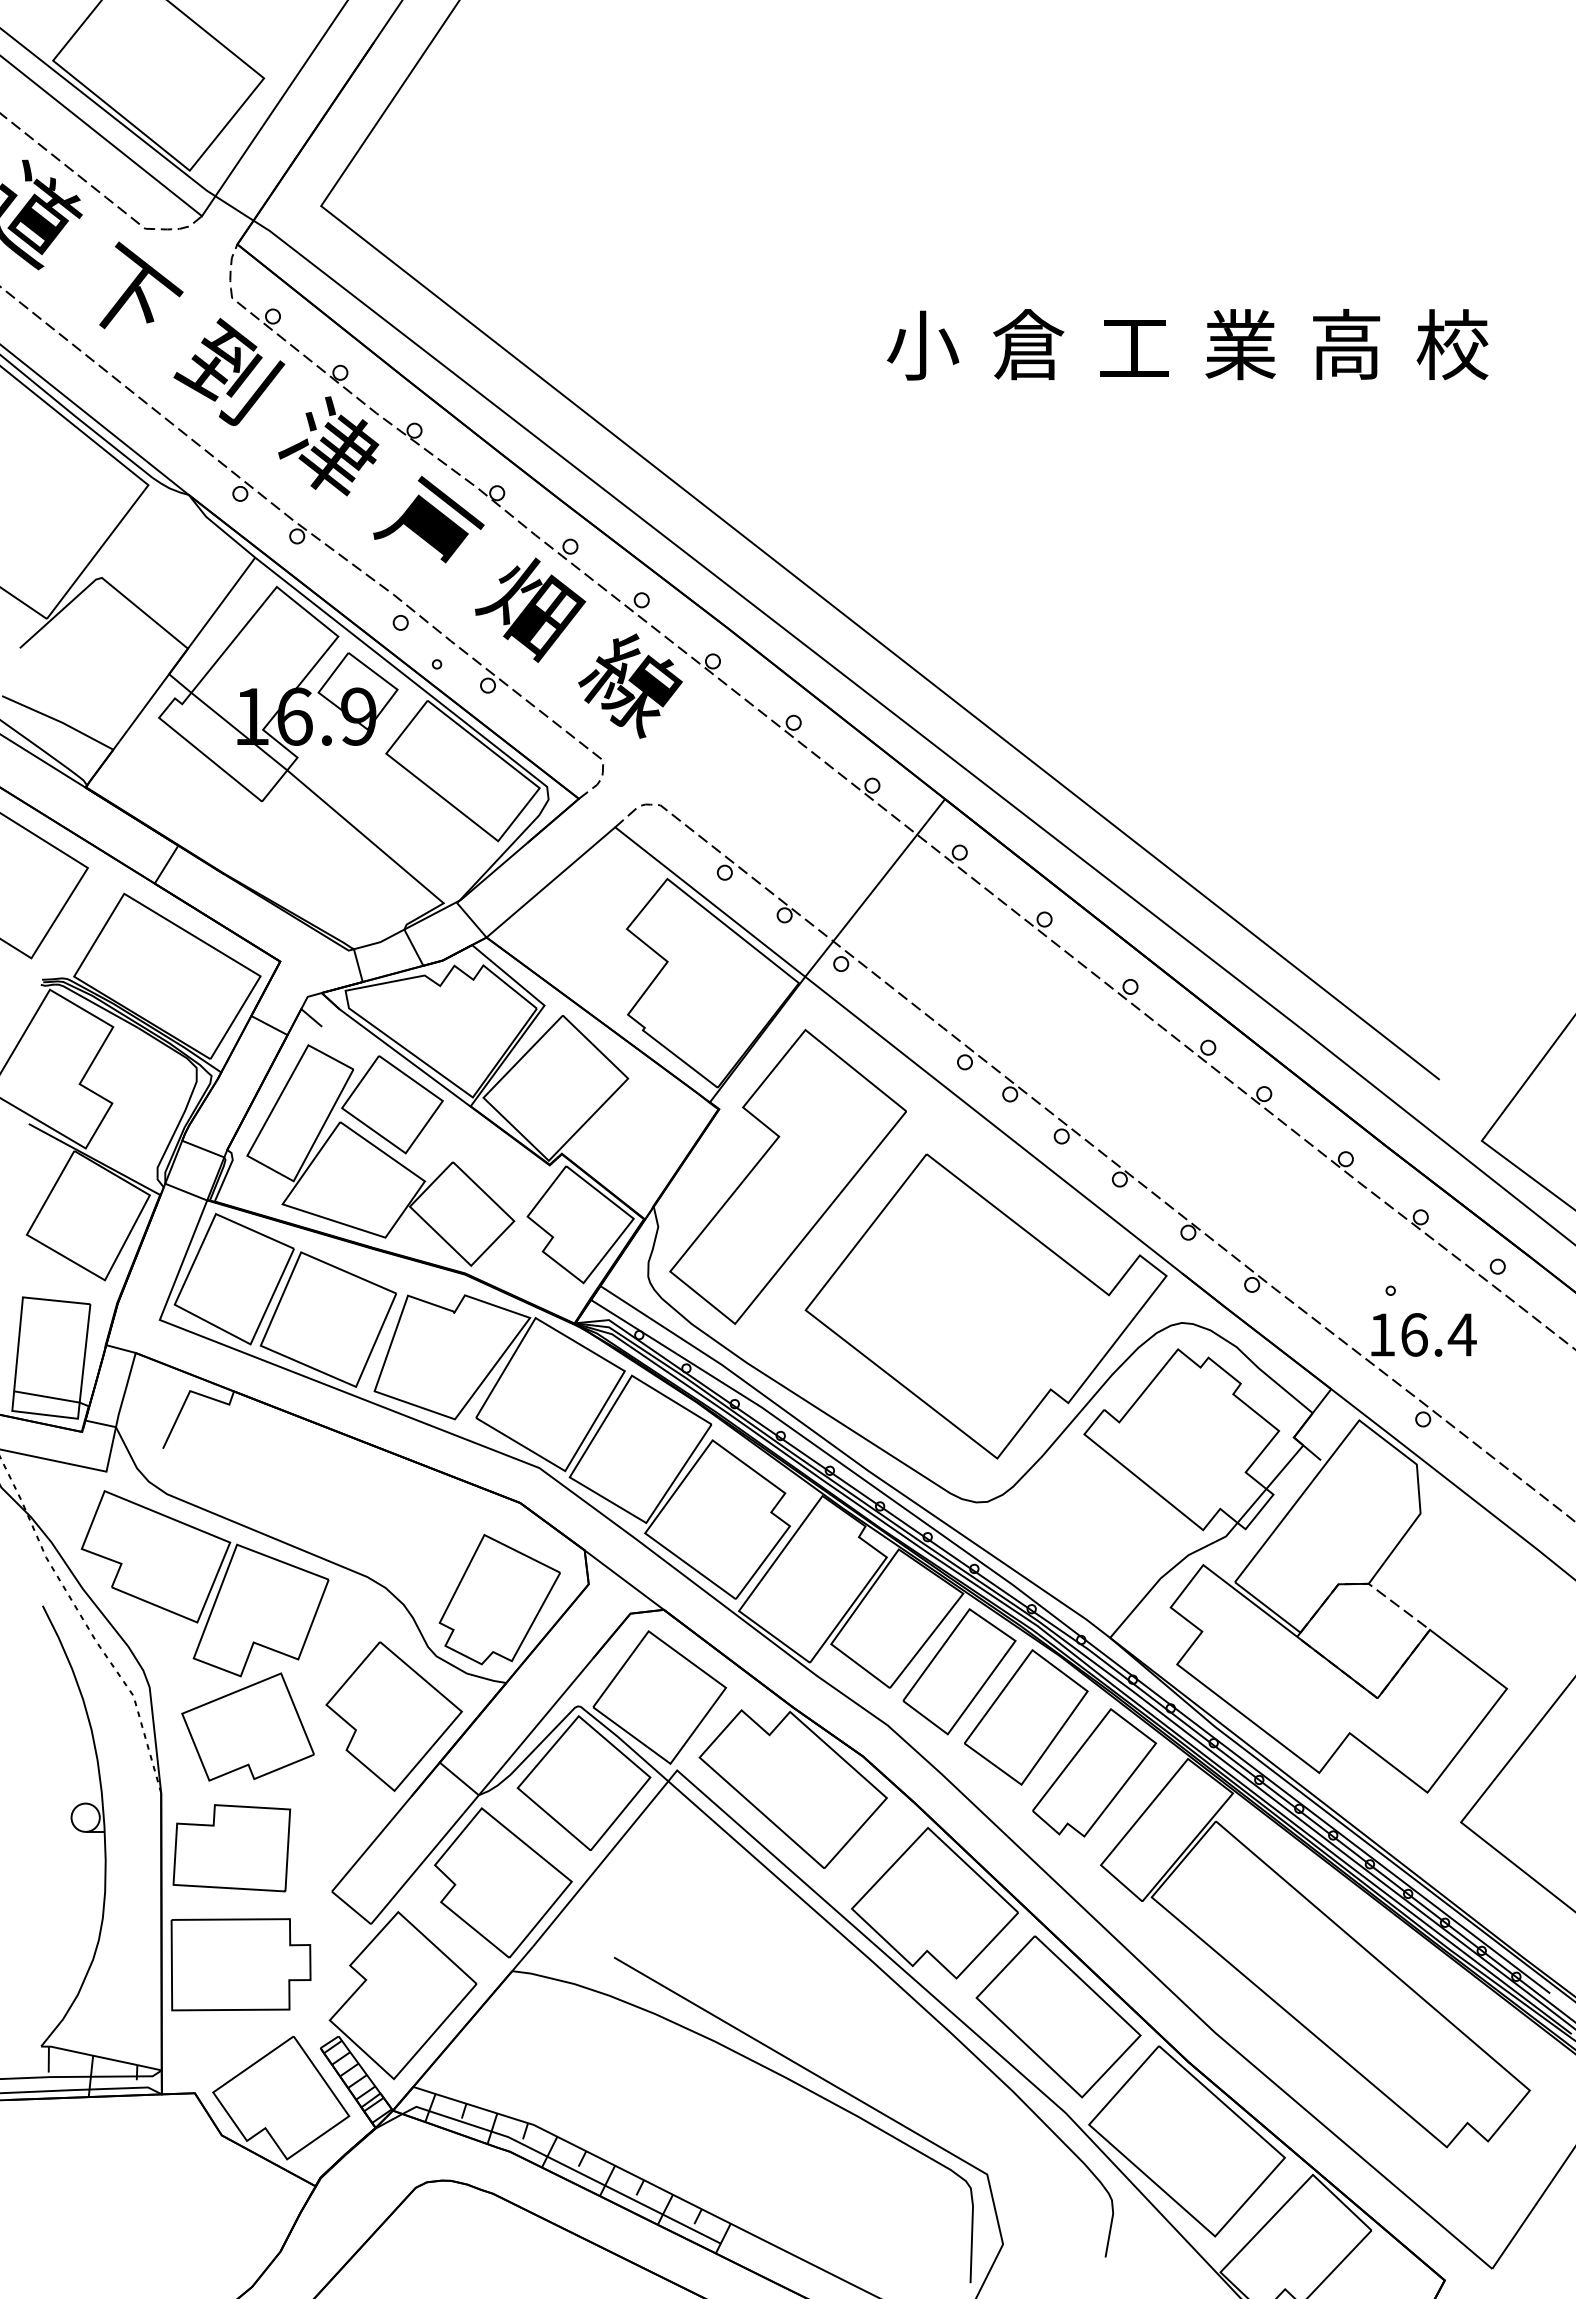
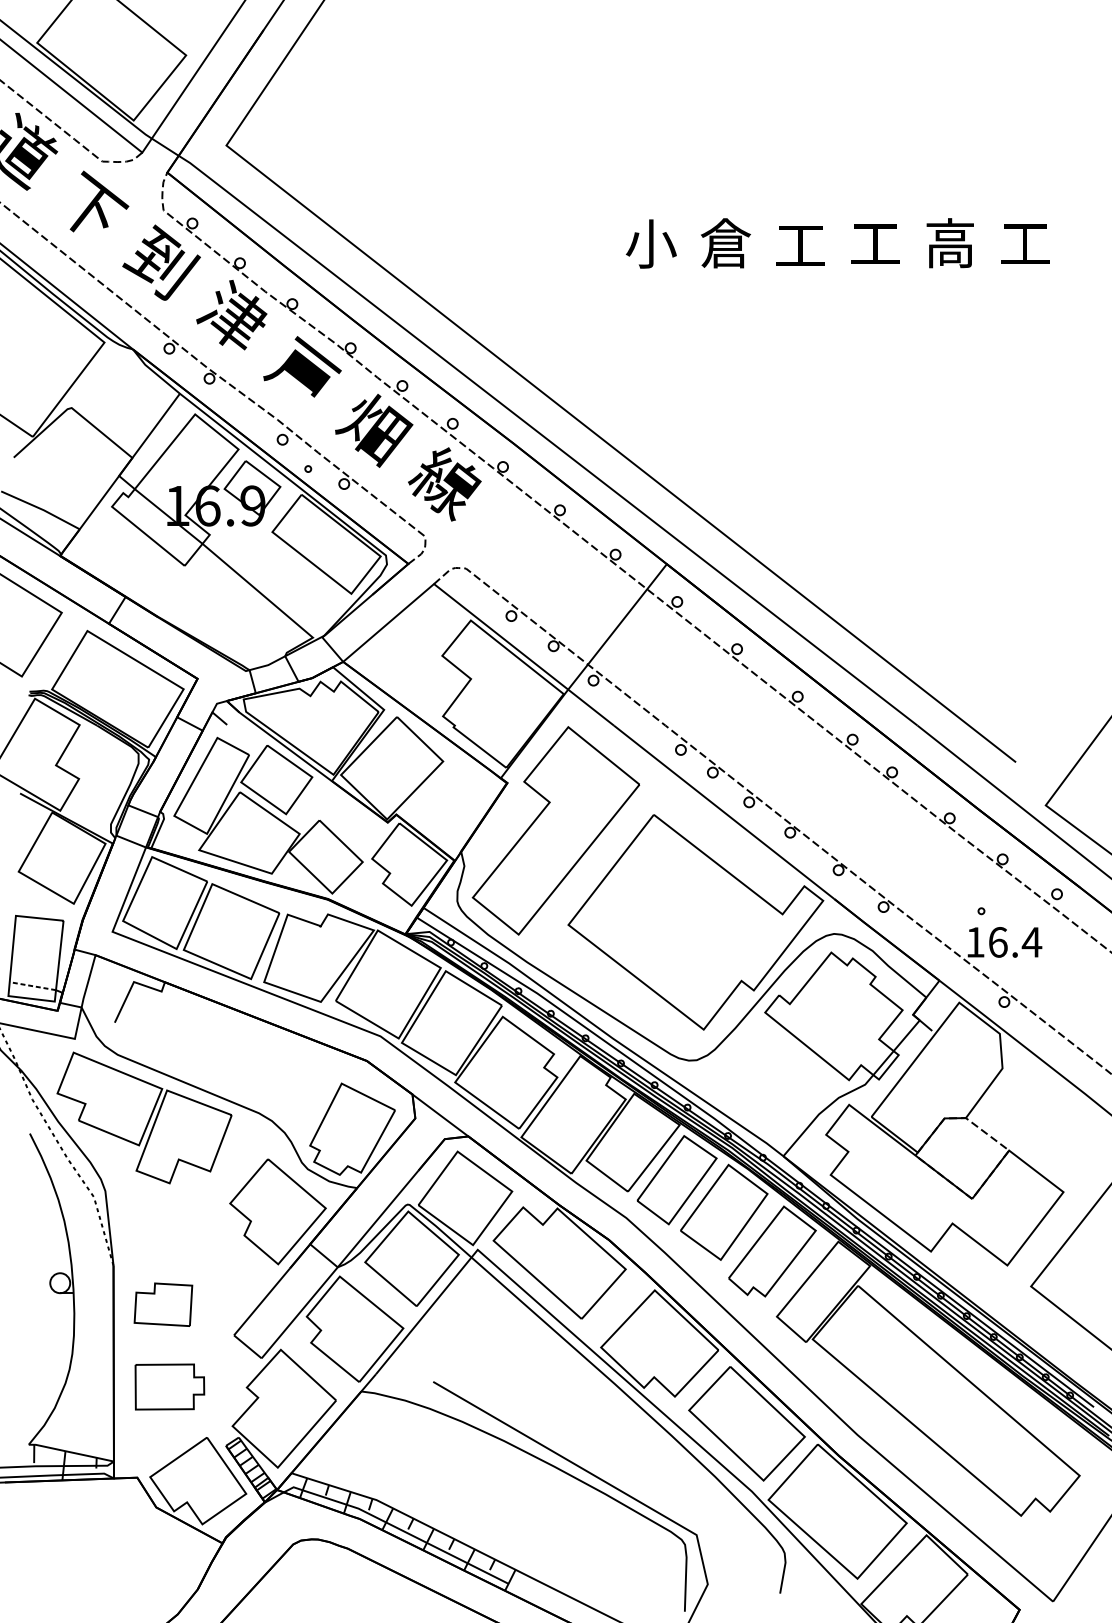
text: (1240, 344) -> (875, 243), 業 -> 工
text: (1452, 344) -> (1025, 243), 校 -> 工
line: (46, 1396) -> (32, 985), solid -> dashed
part: (247, 1726) -> (174, 1218), removed
part: (231, 1848) -> (163, 1304), size x0.7
part: (240, 1964) -> (169, 1386), size x0.7

